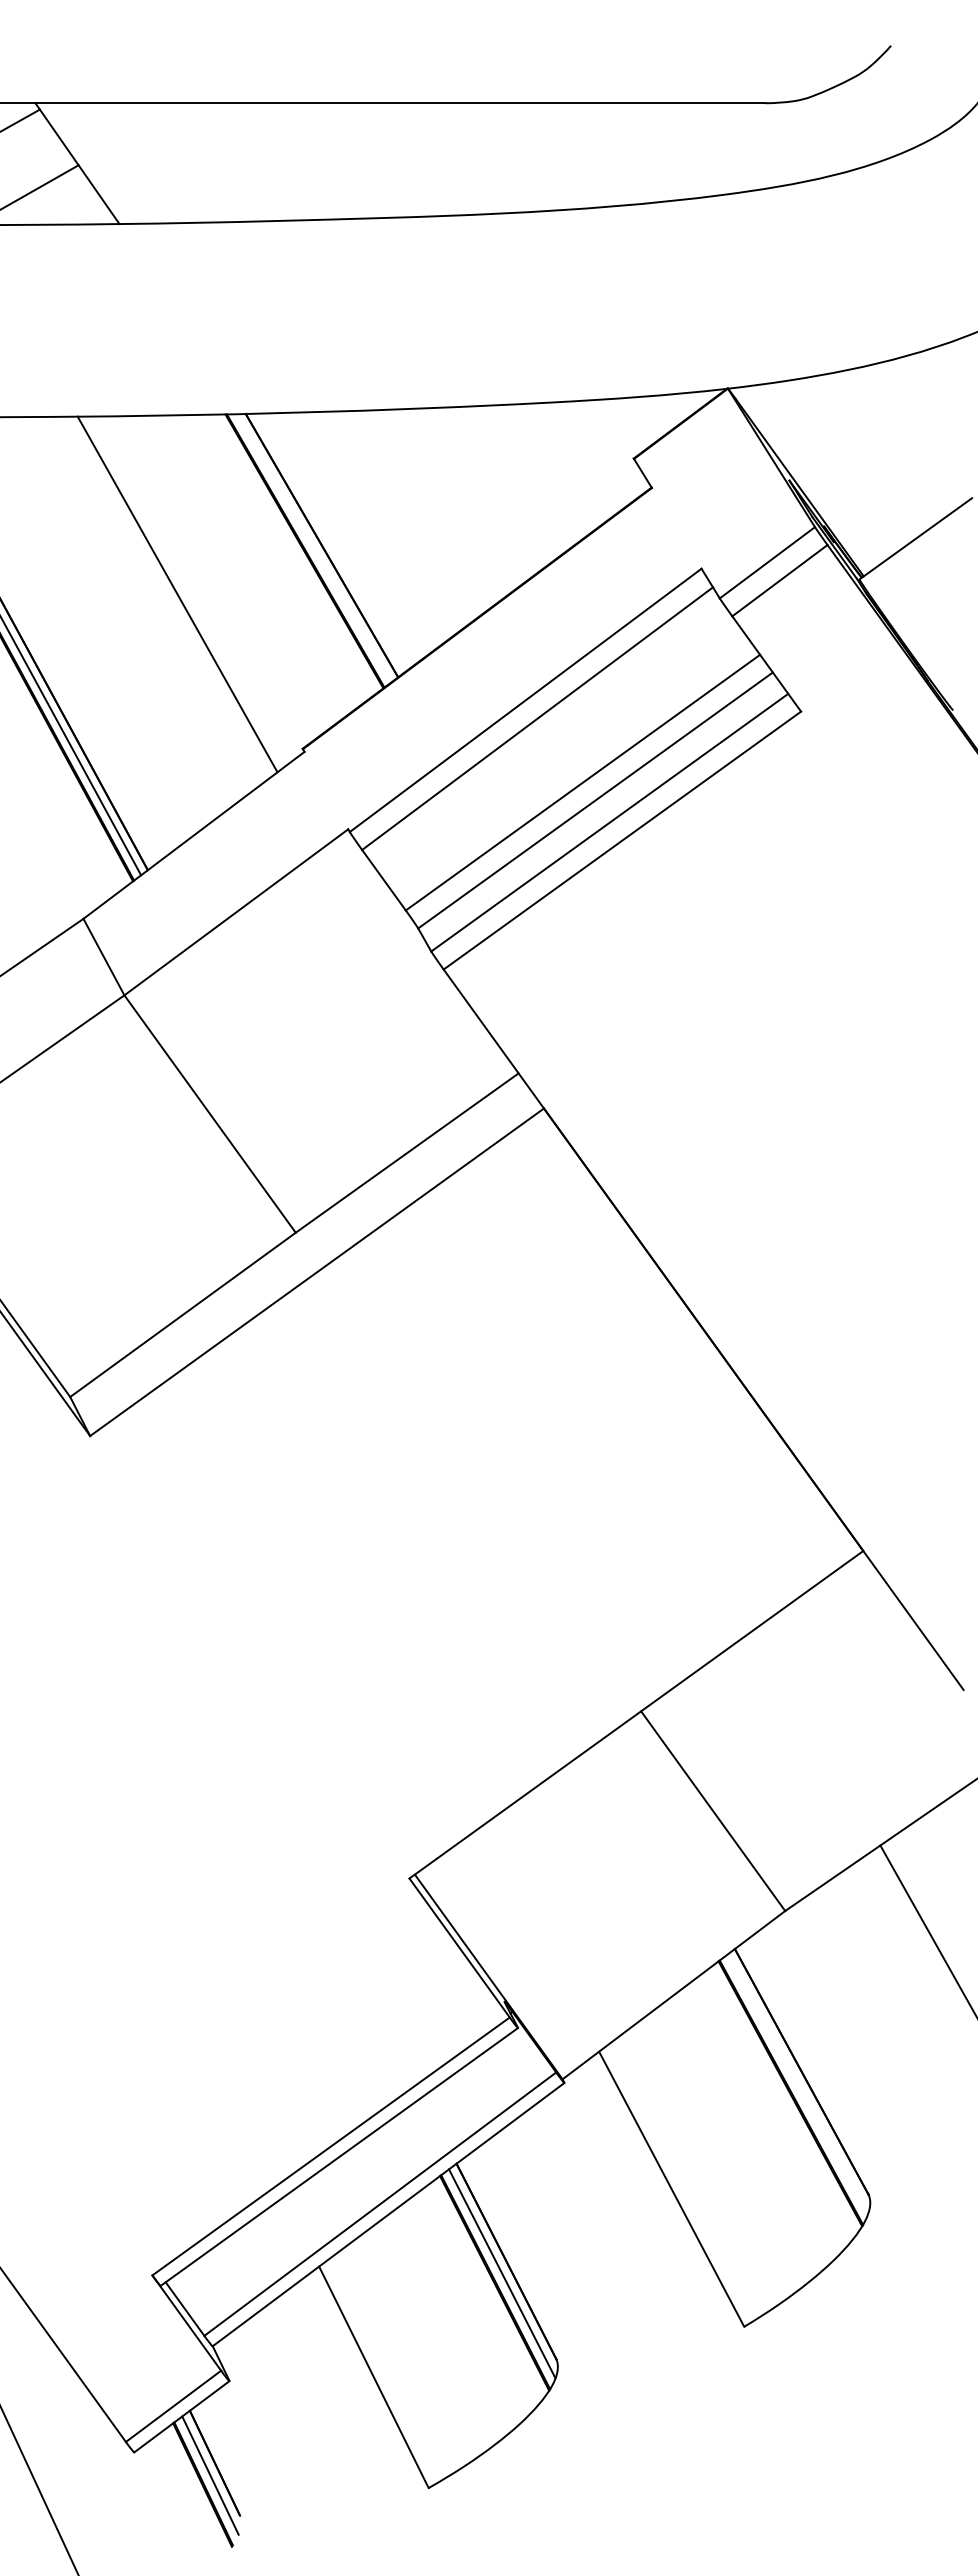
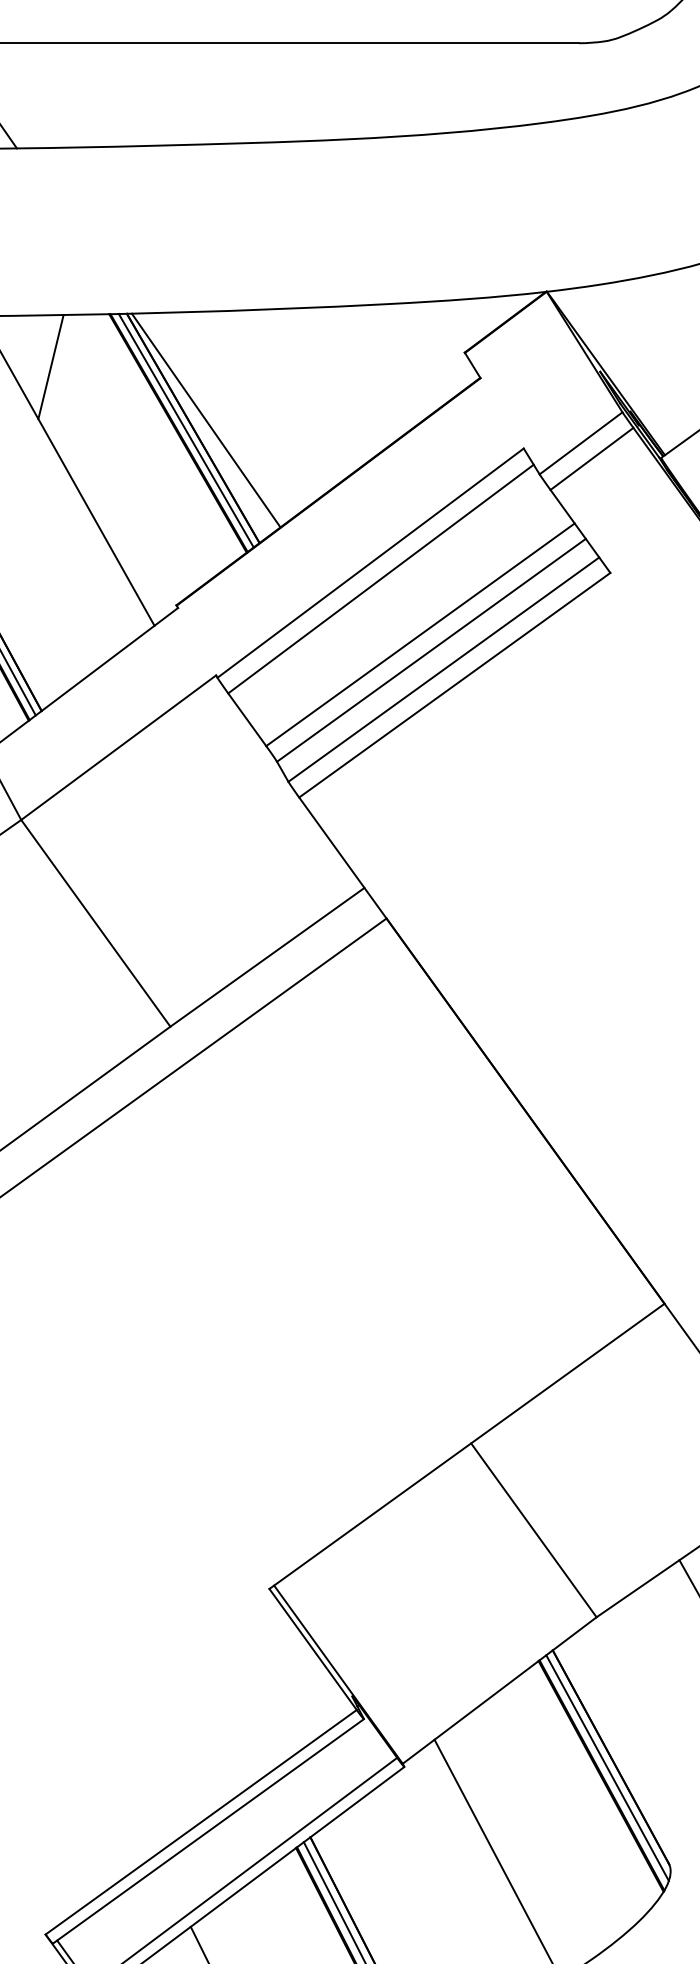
line: (158, 474) -> (50, 366), added
line: (336, 536) -> (205, 420), added
line: (313, 548) -> (185, 430), added
line: (797, 2083) -> (607, 1767), added

